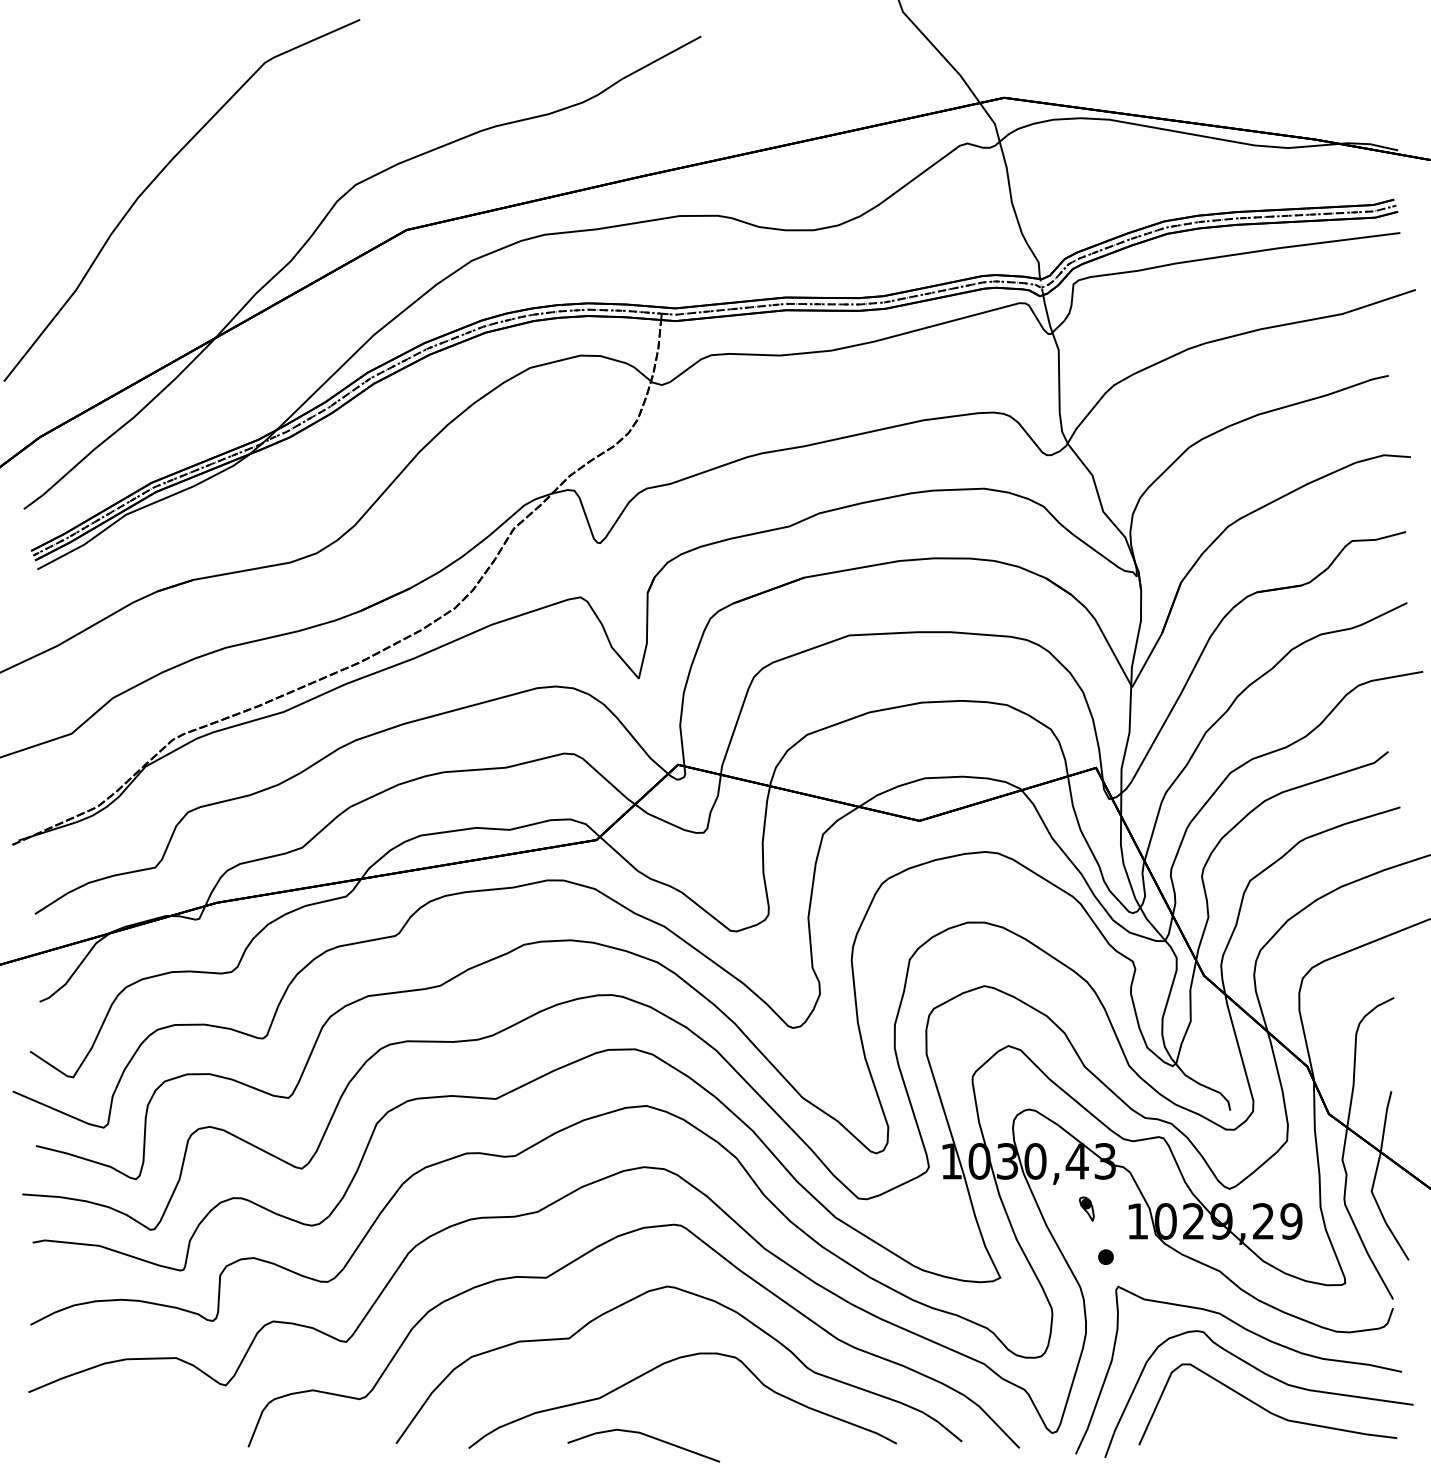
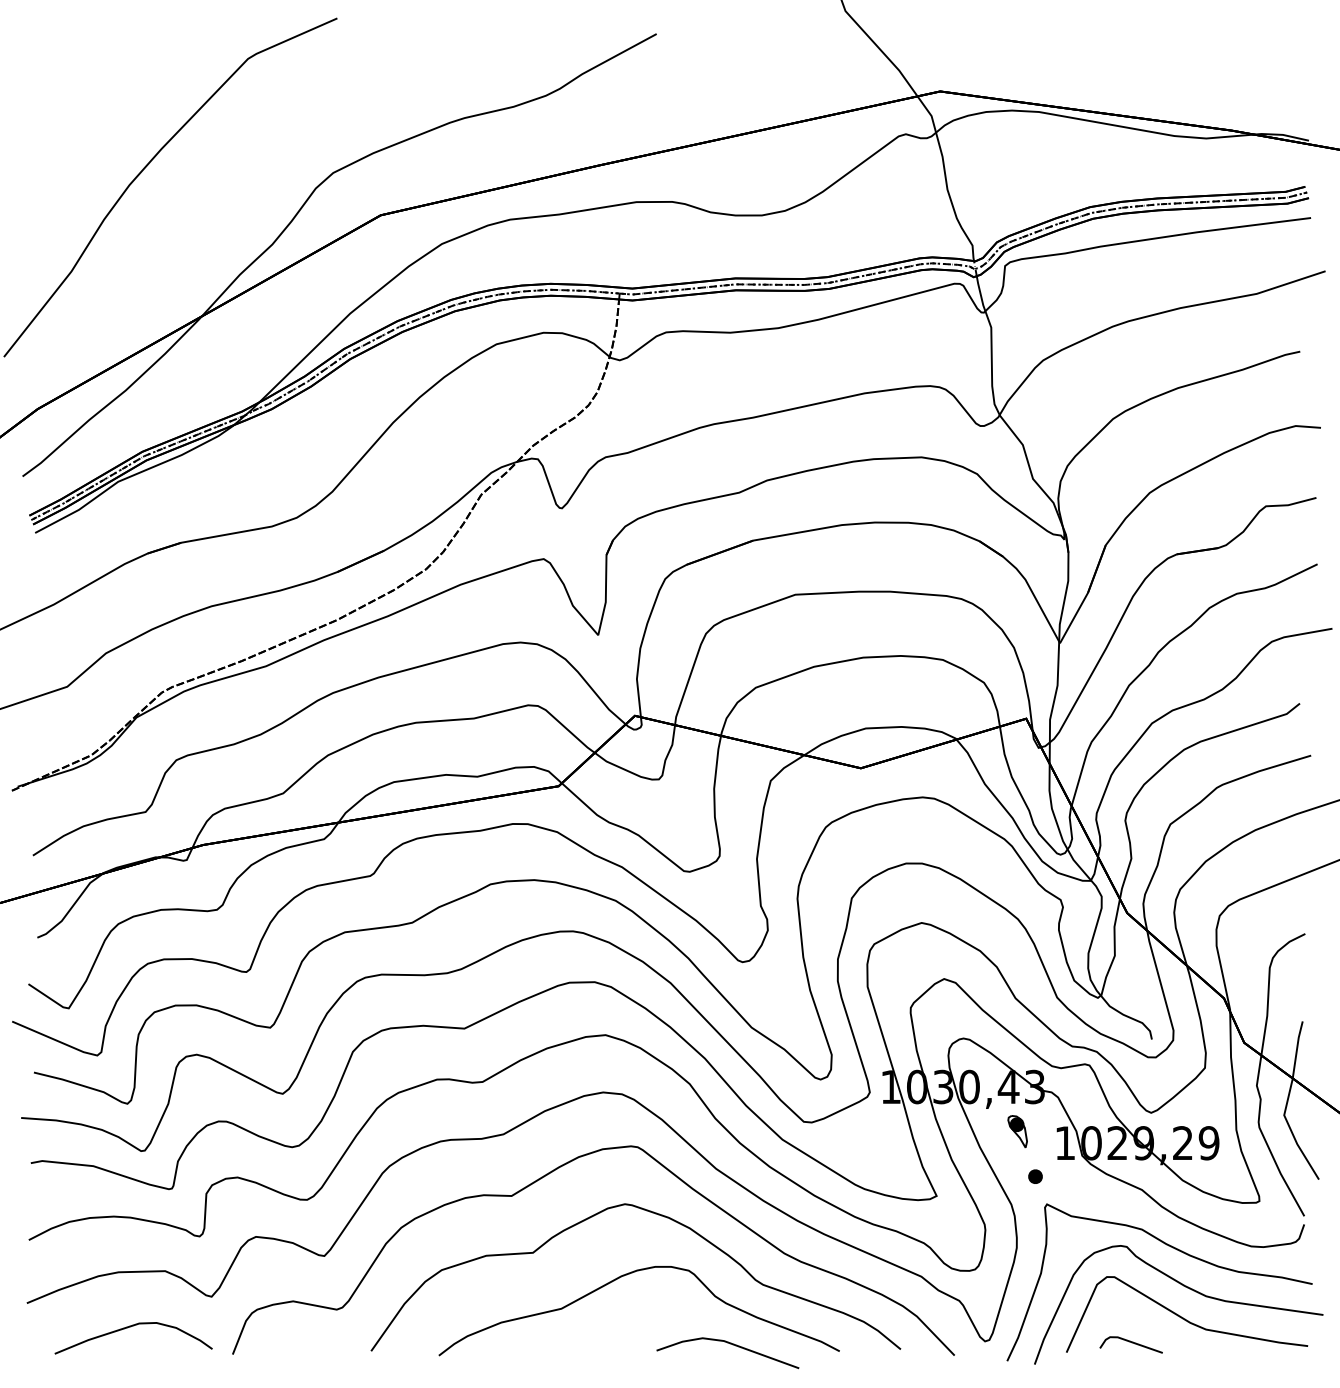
part: (1086, 1208) -> (1017, 1131), size x1.43
curve: (139, 1418) -> (130, 1327), added
line: (1208, 1435) -> (1131, 1343), added
line: (648, 1437) -> (732, 1345), moved

